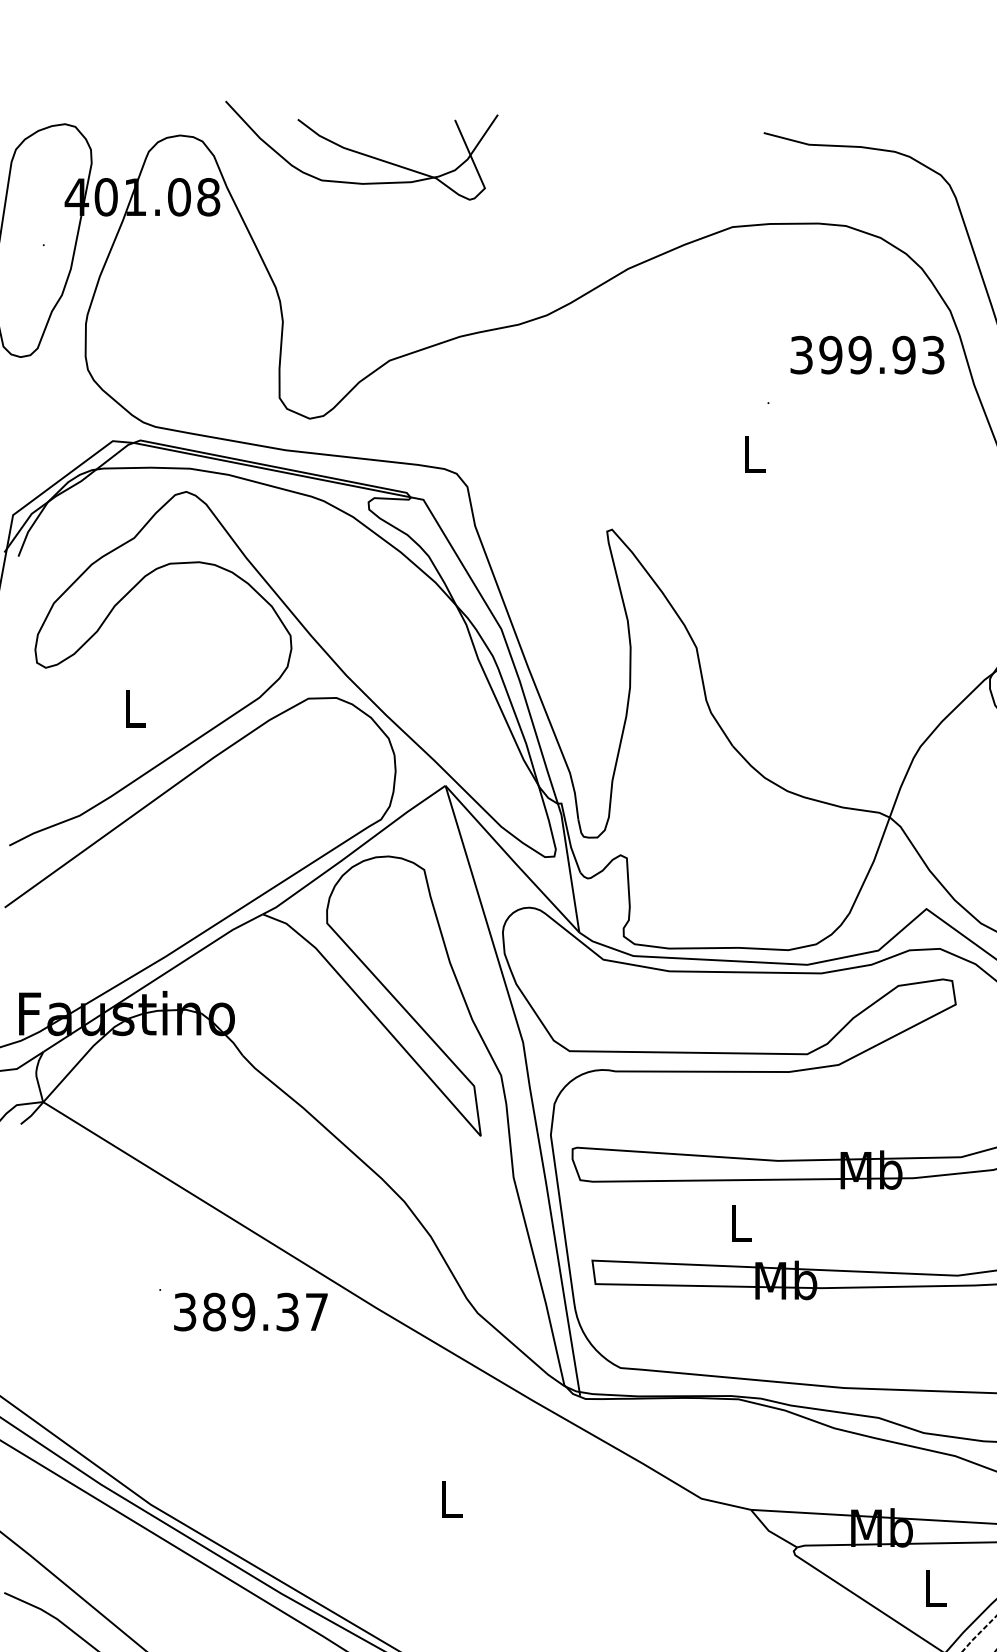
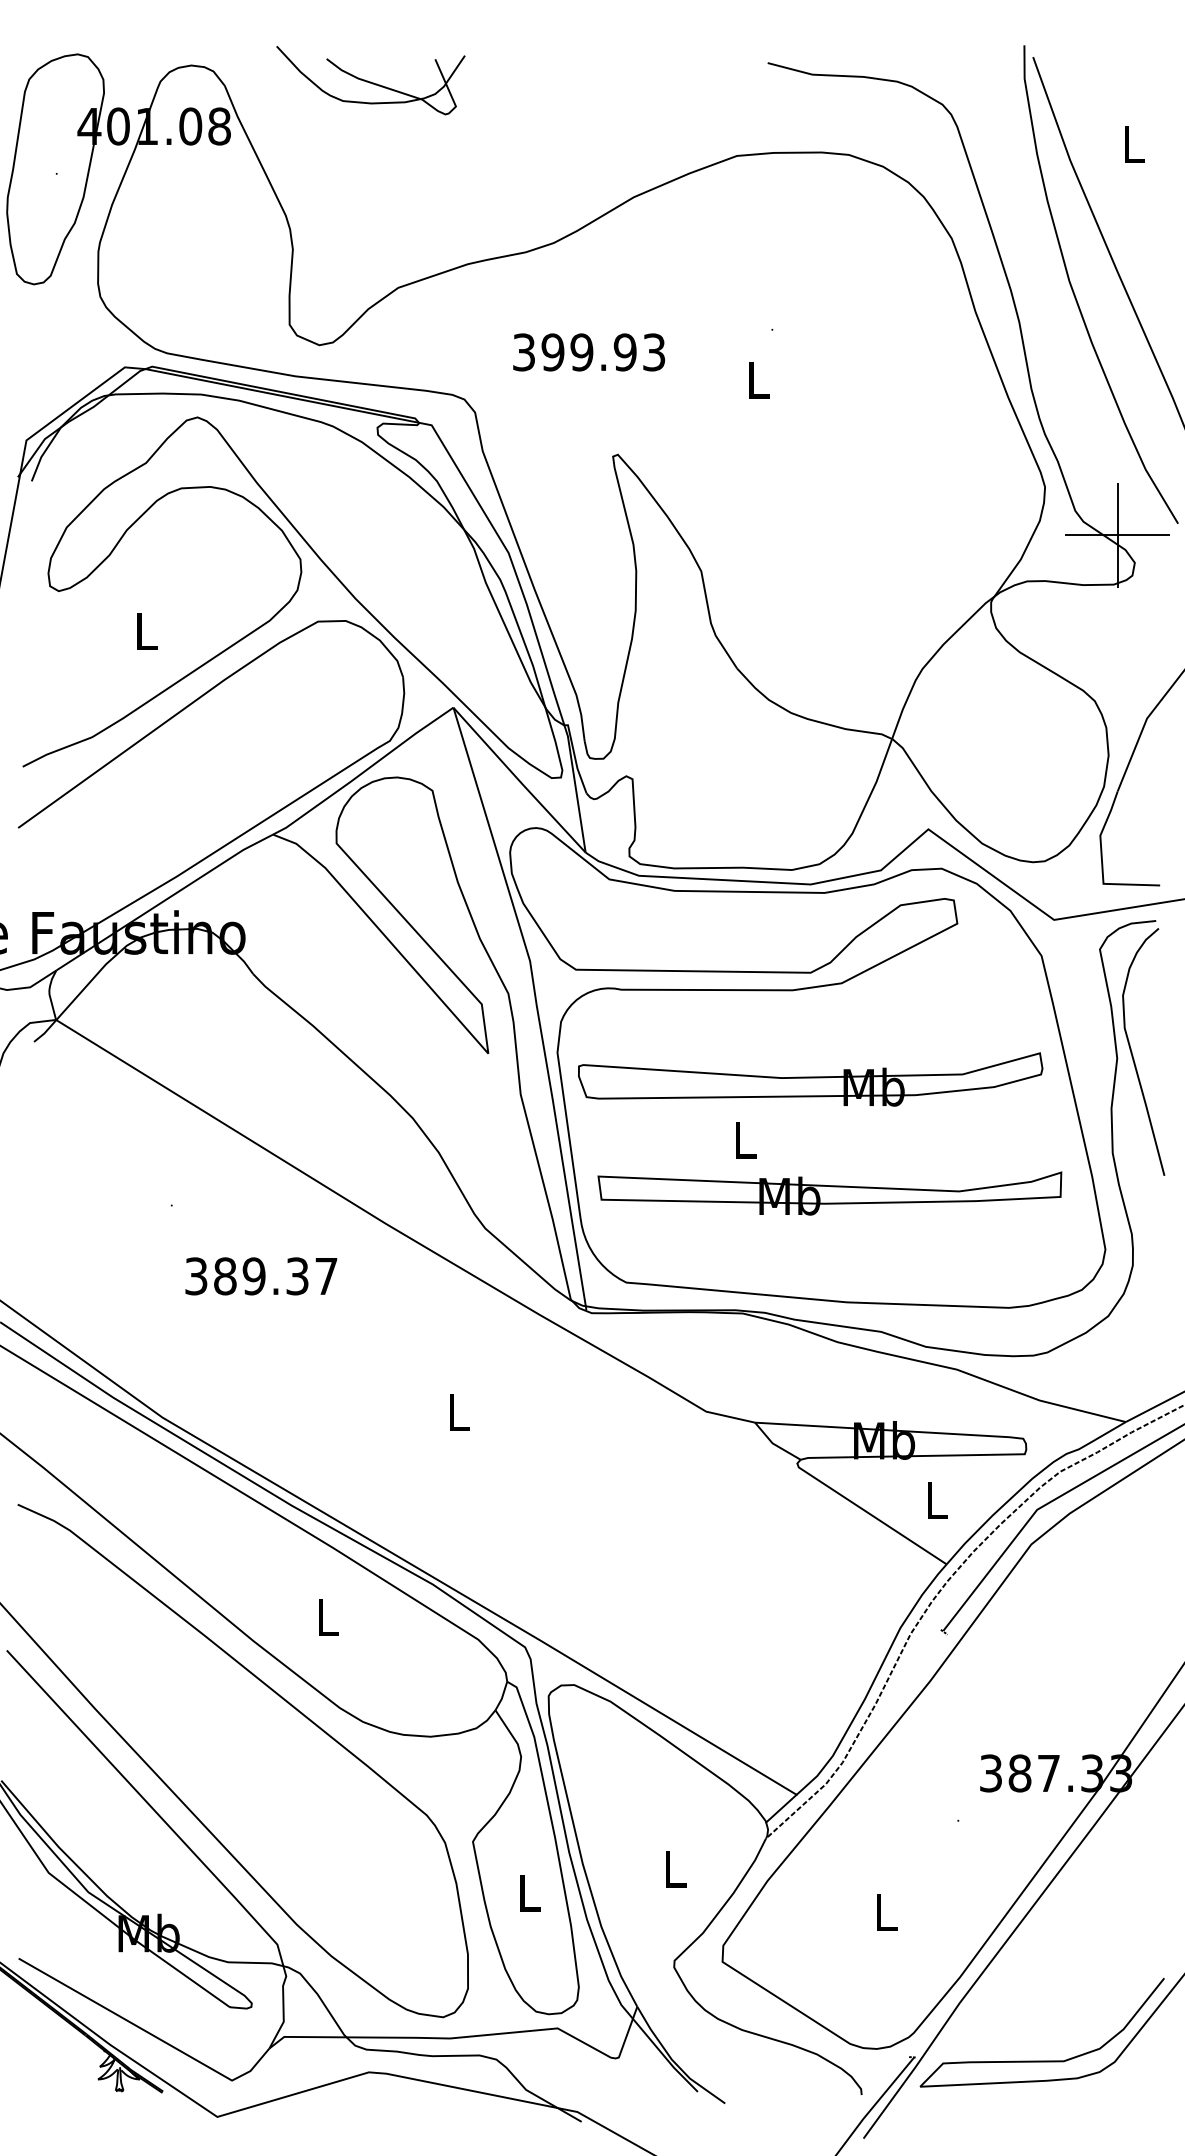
part: (361, 150) -> (370, 80), size x0.7
text: (867, 355) -> (589, 352), moved
text: (251, 1312) -> (261, 1276), moved

